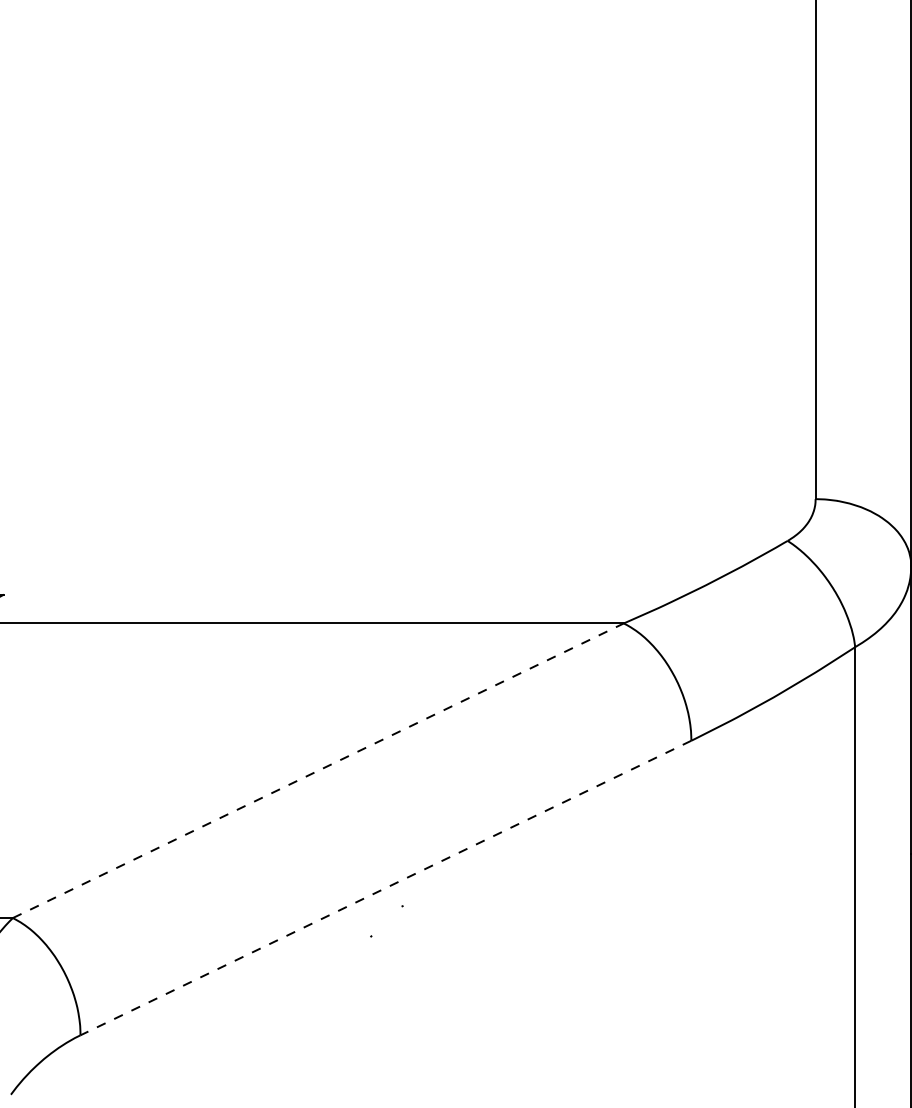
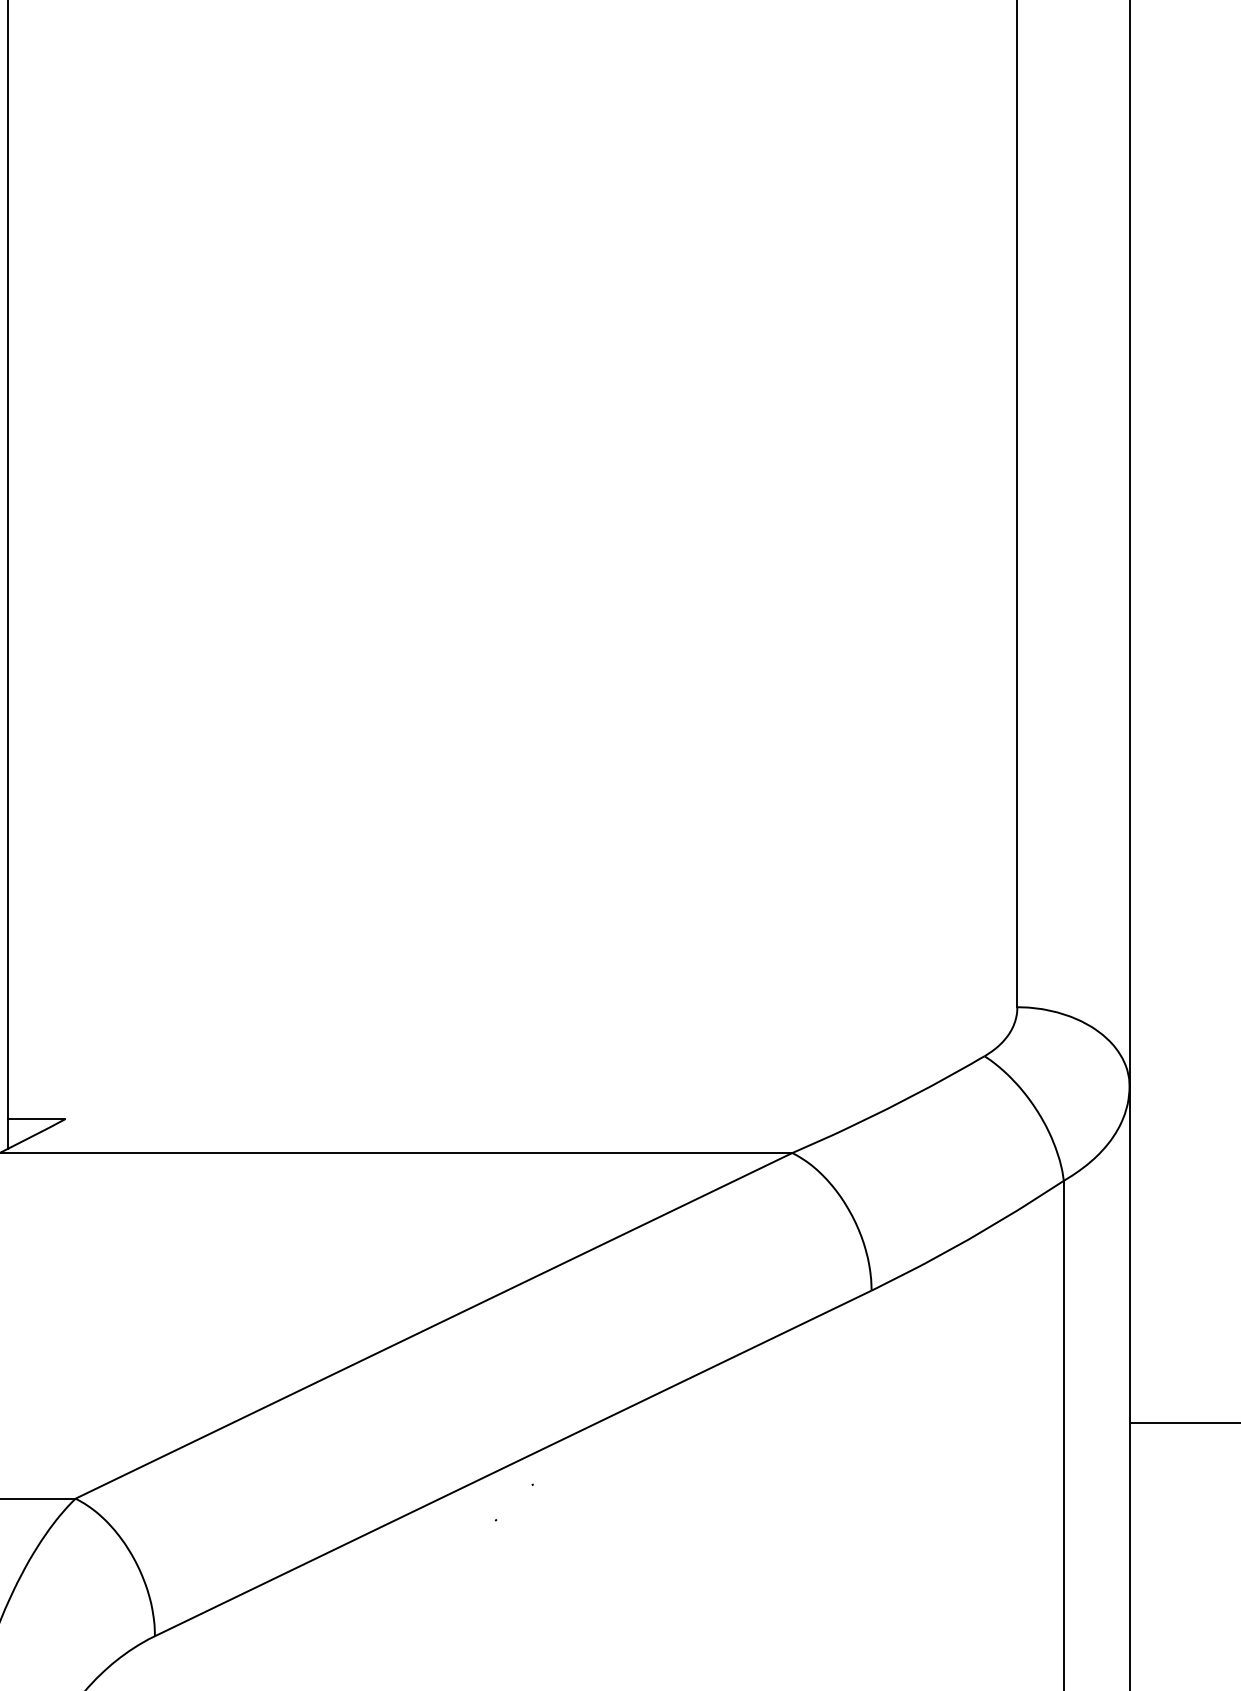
line: (317, 770) -> (433, 1325), dashed -> solid
line: (386, 888) -> (513, 1463), dashed -> solid

